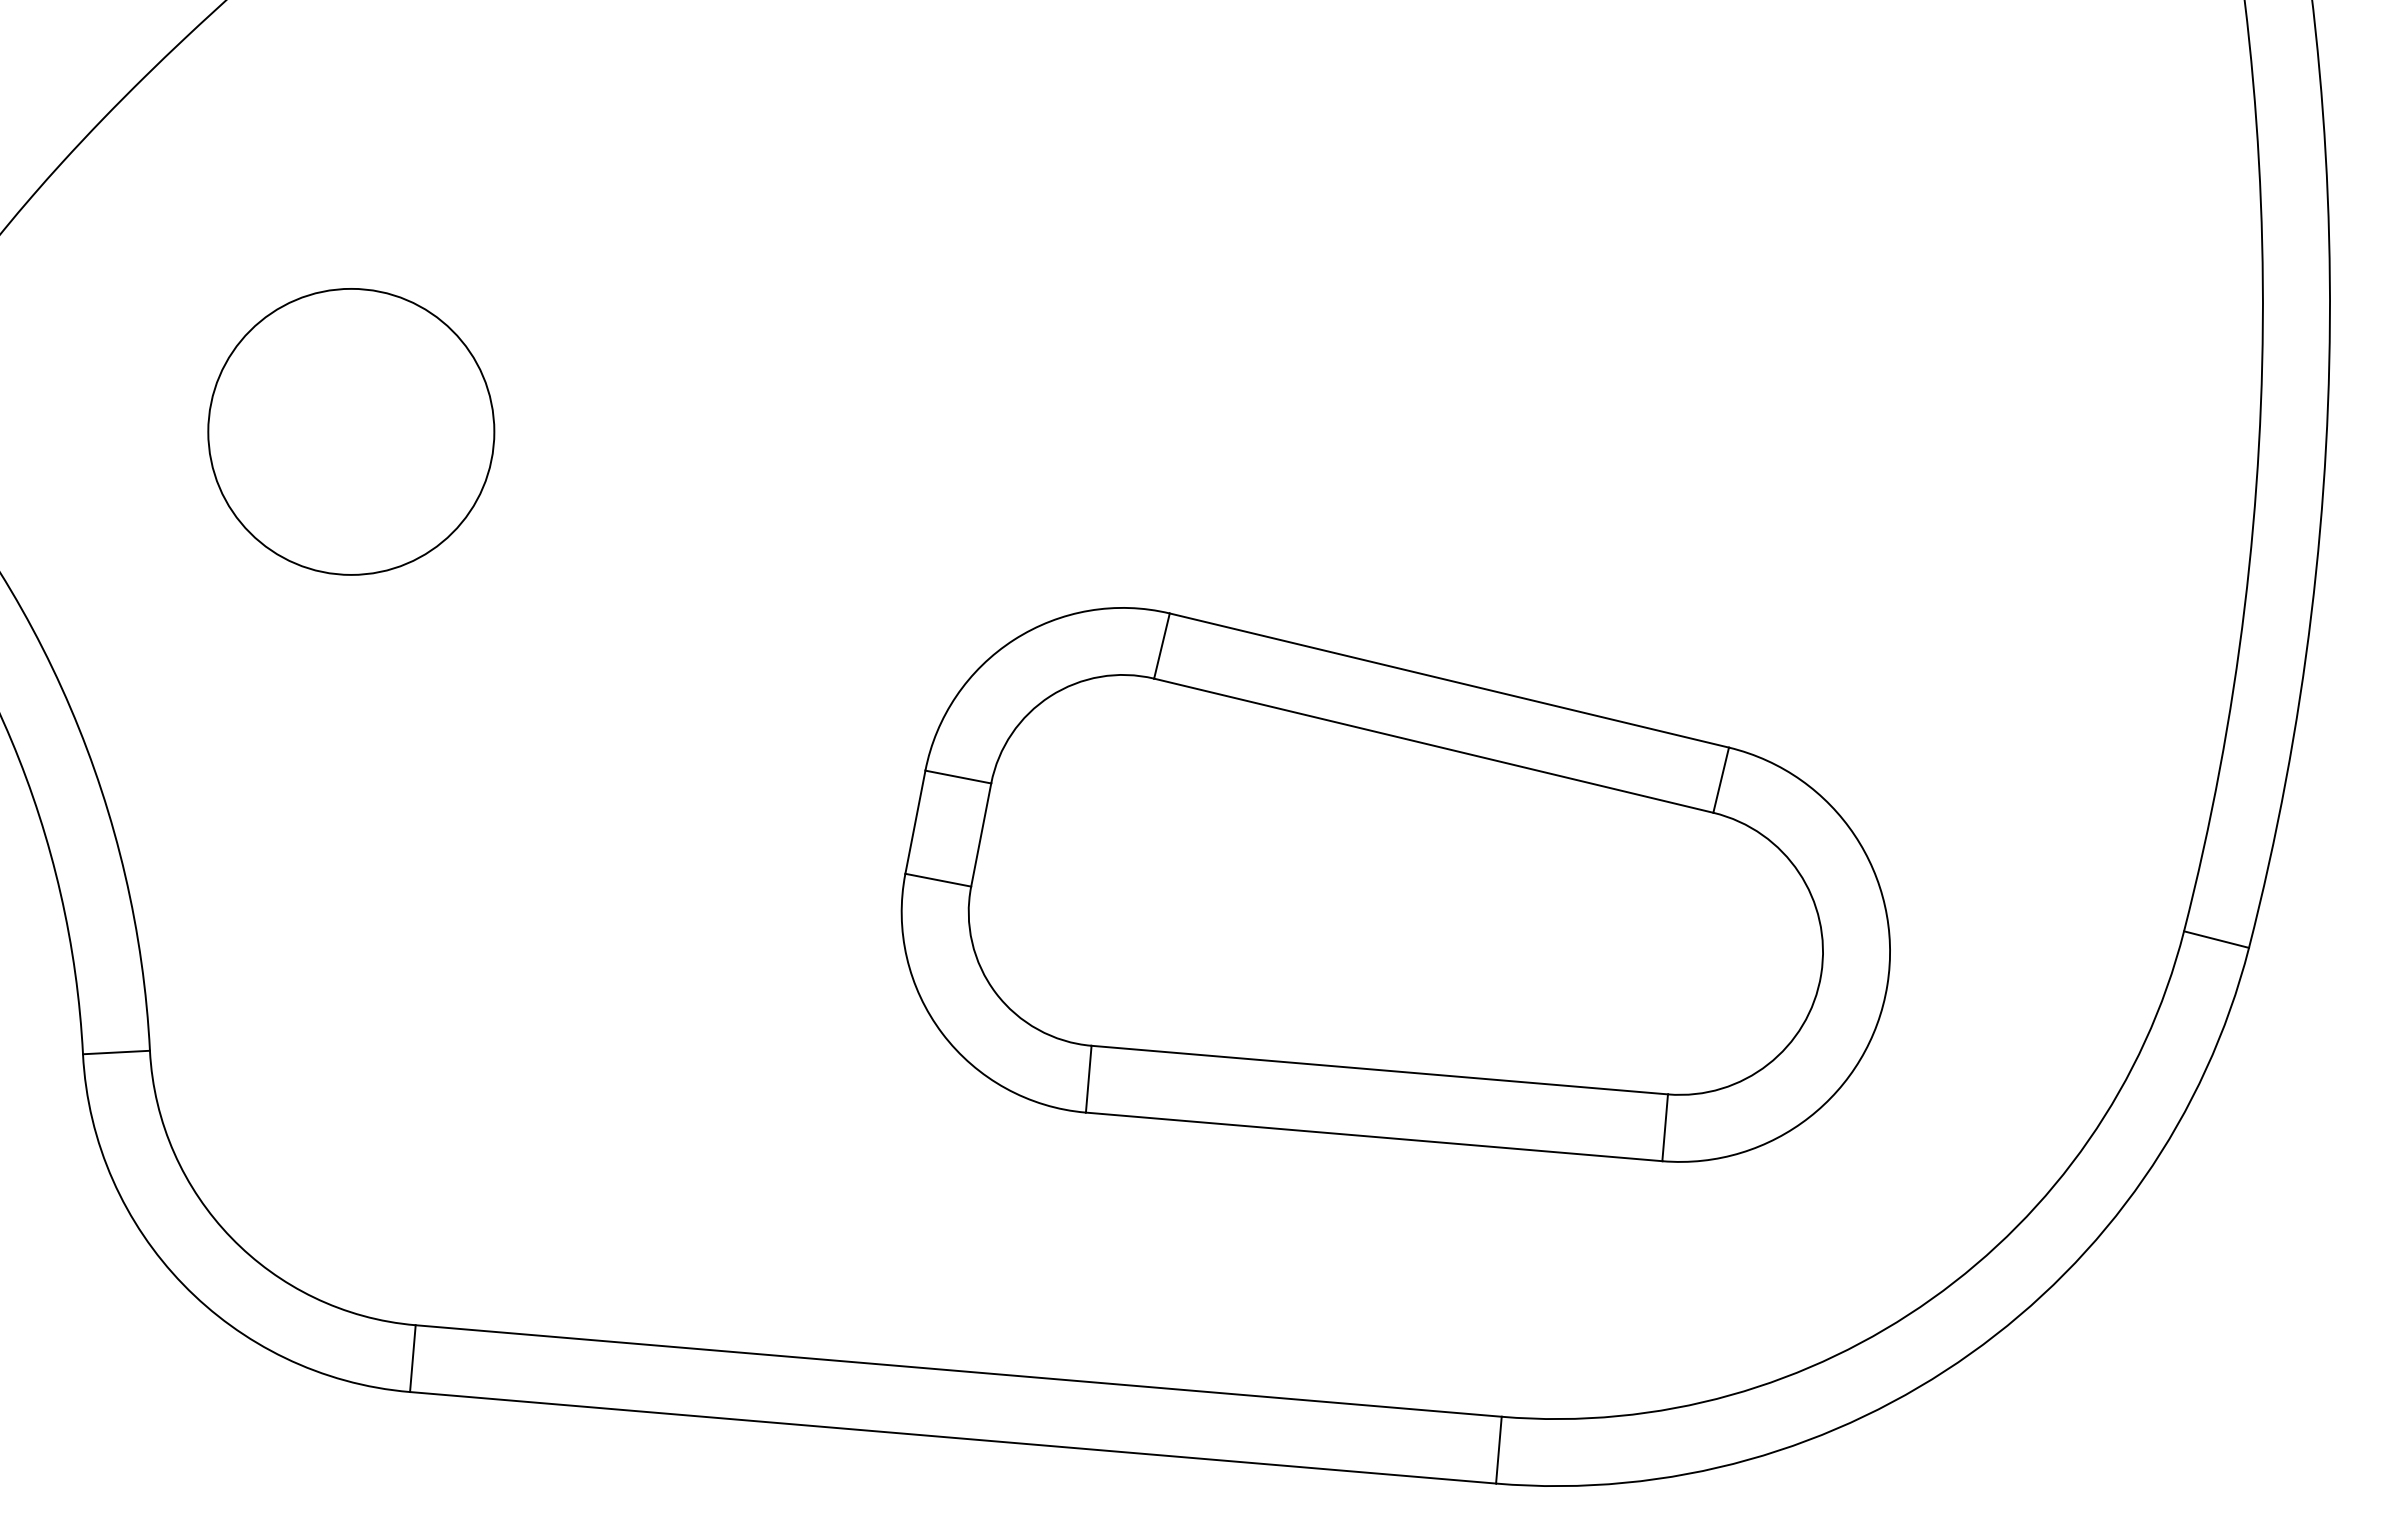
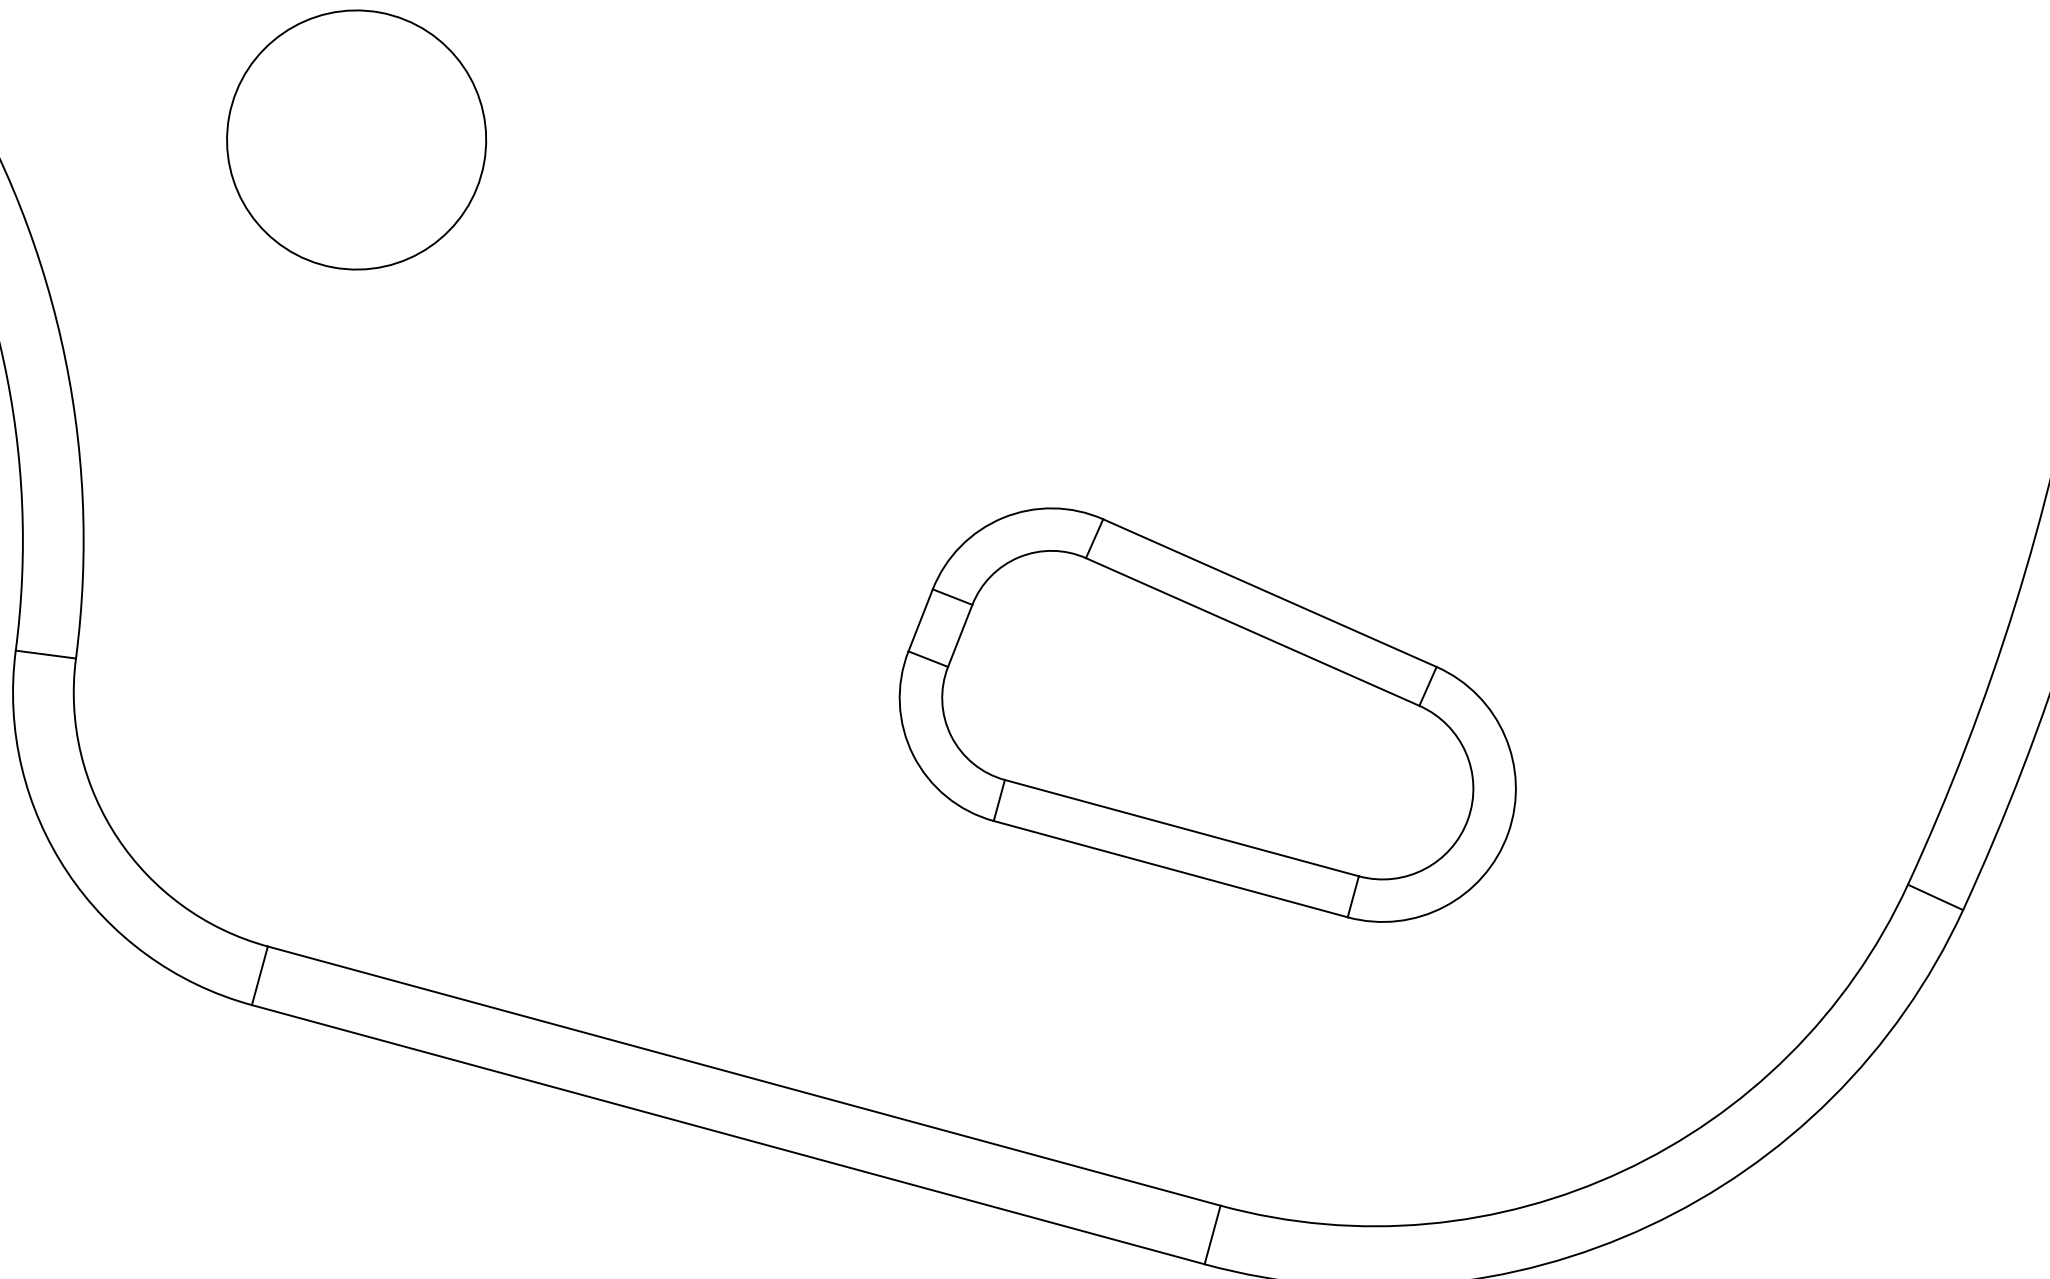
part: (1395, 884) -> (1212, 714), size x0.7

